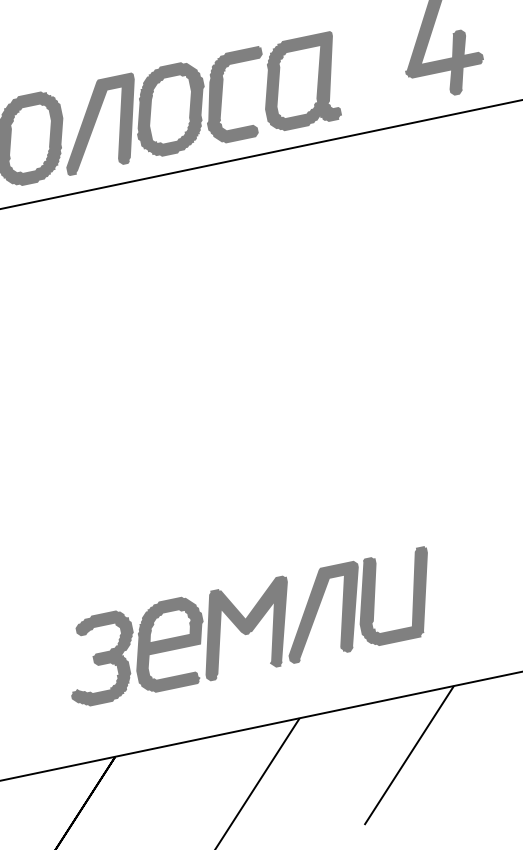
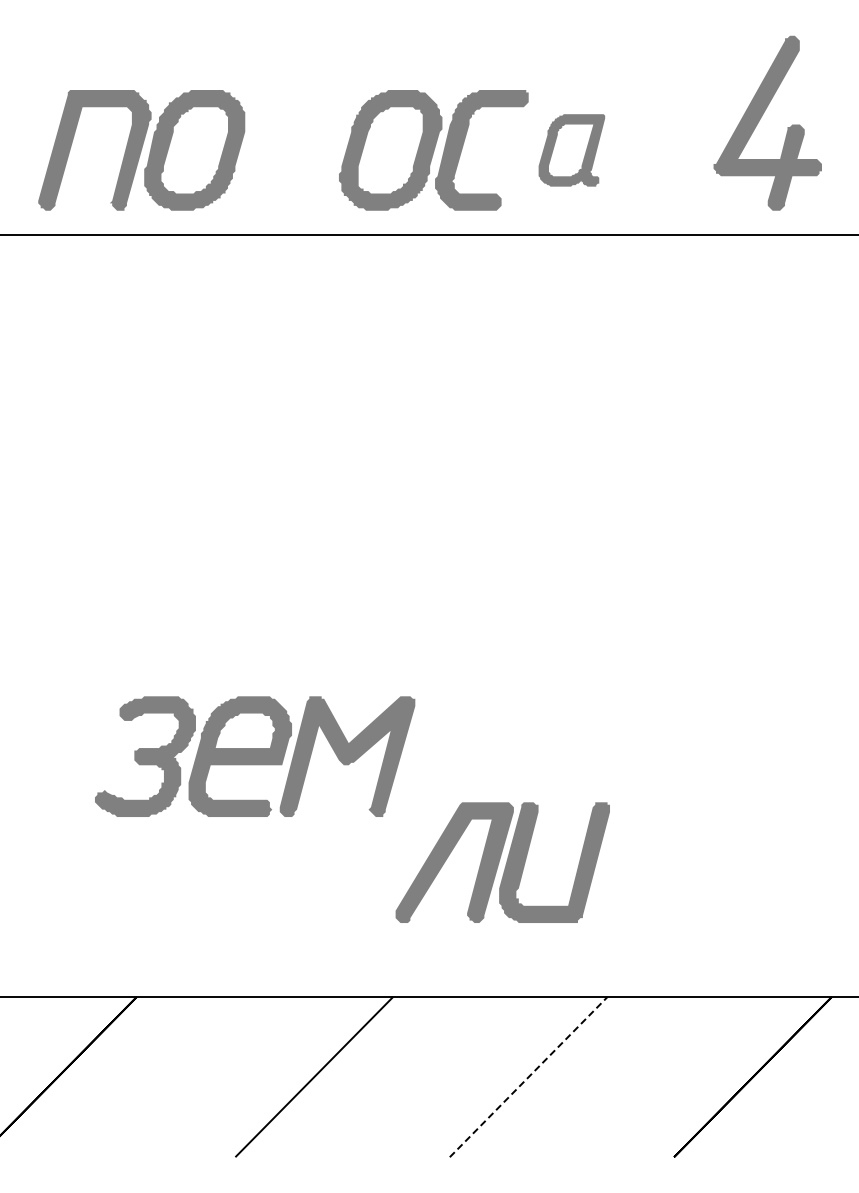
part: (300, 82) -> (571, 150), size x0.6
fill: (100, 124) -> (293, 150), removed
part: (180, 642) -> (255, 756), moved
line: (409, 754) -> (529, 1076), solid -> dashed

